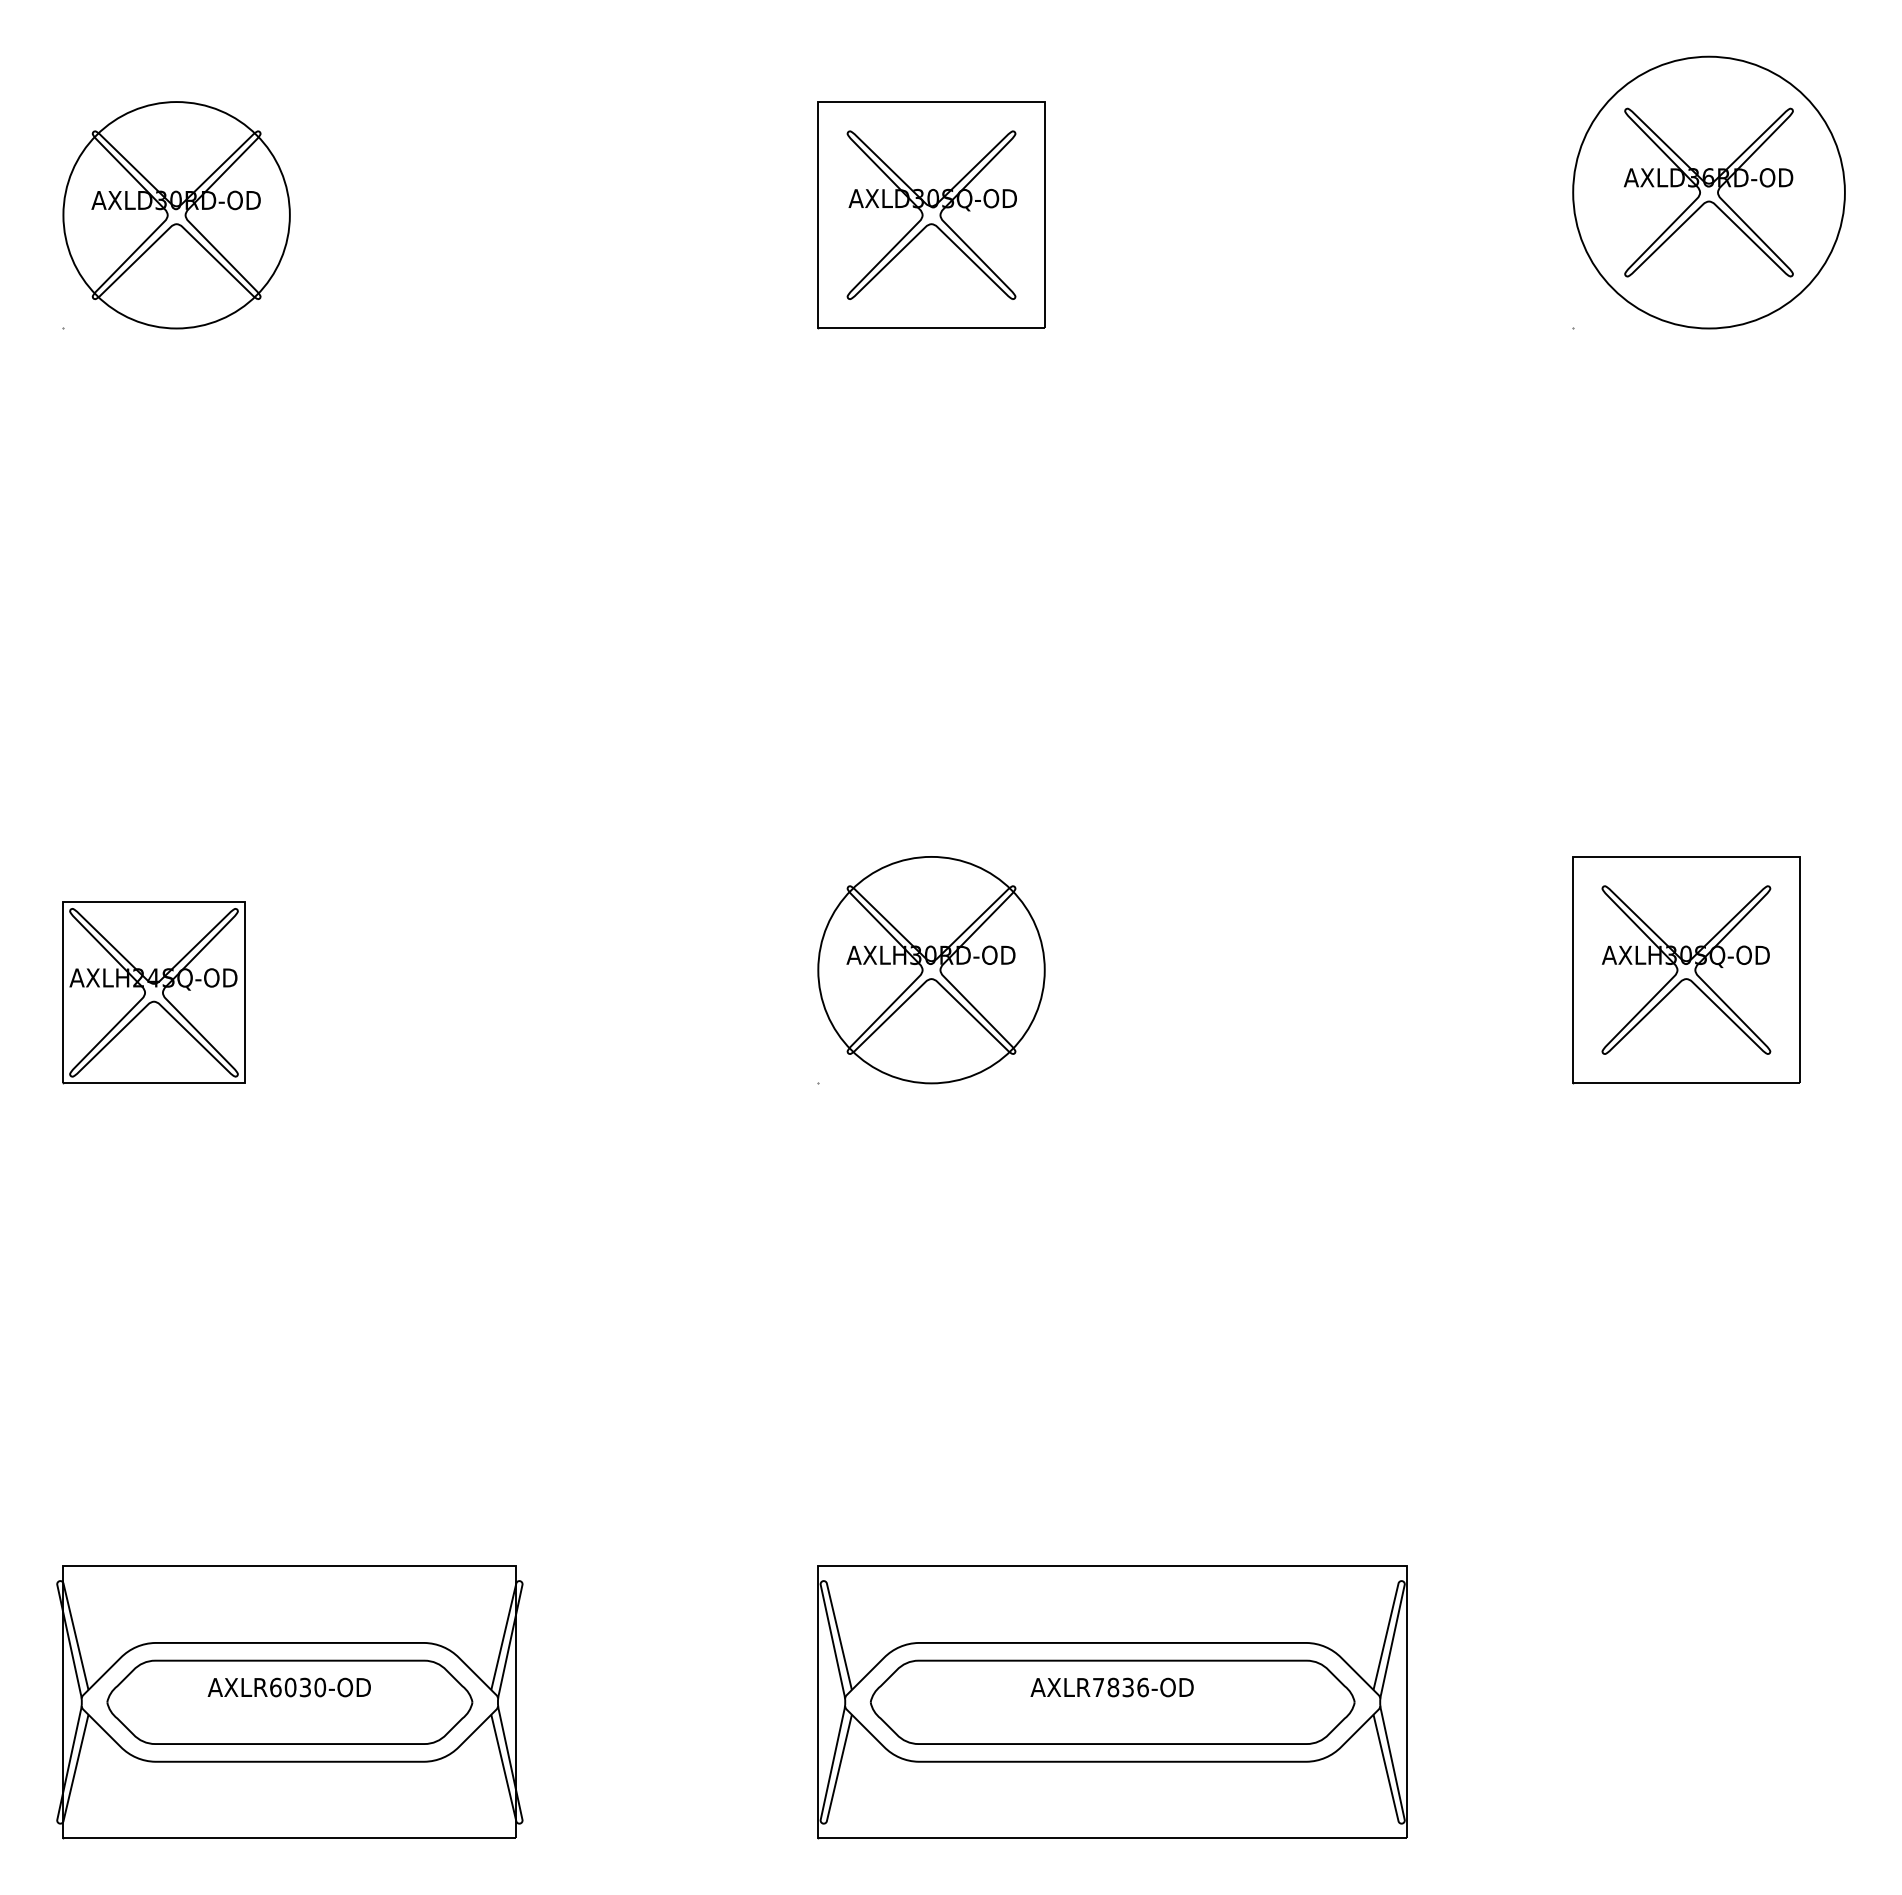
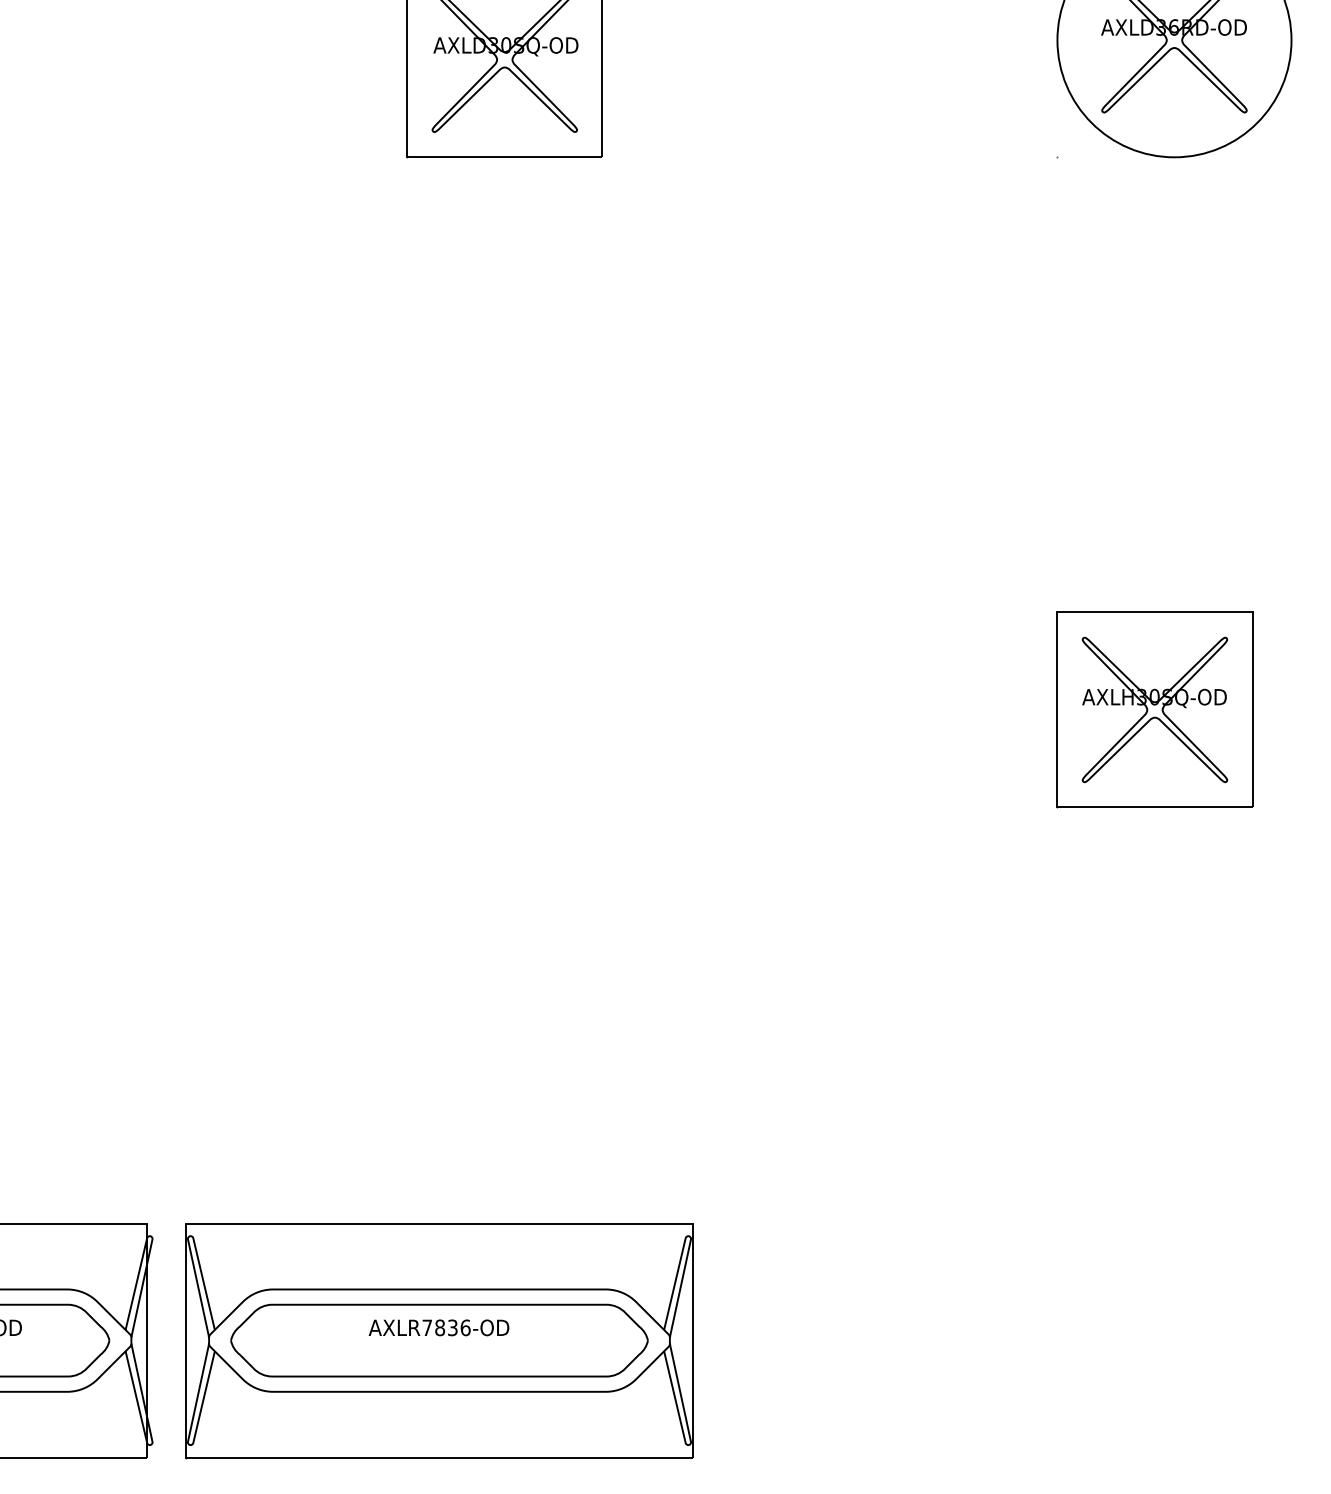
part: (931, 970) -> (504, 710), removed
part: (1112, 1702) -> (439, 1340), moved

